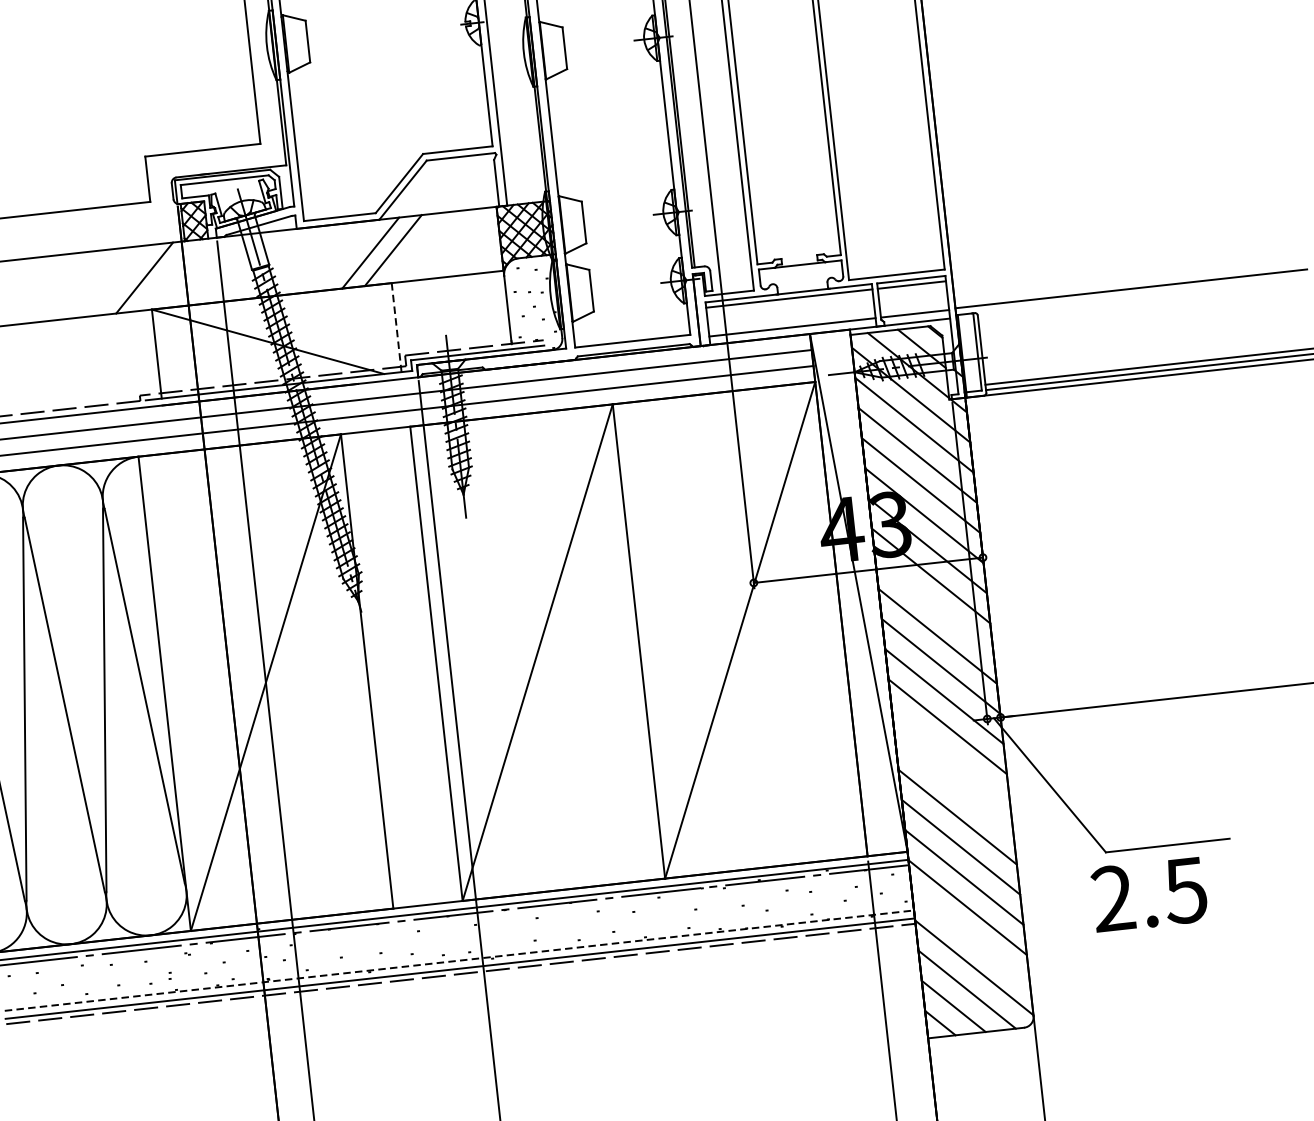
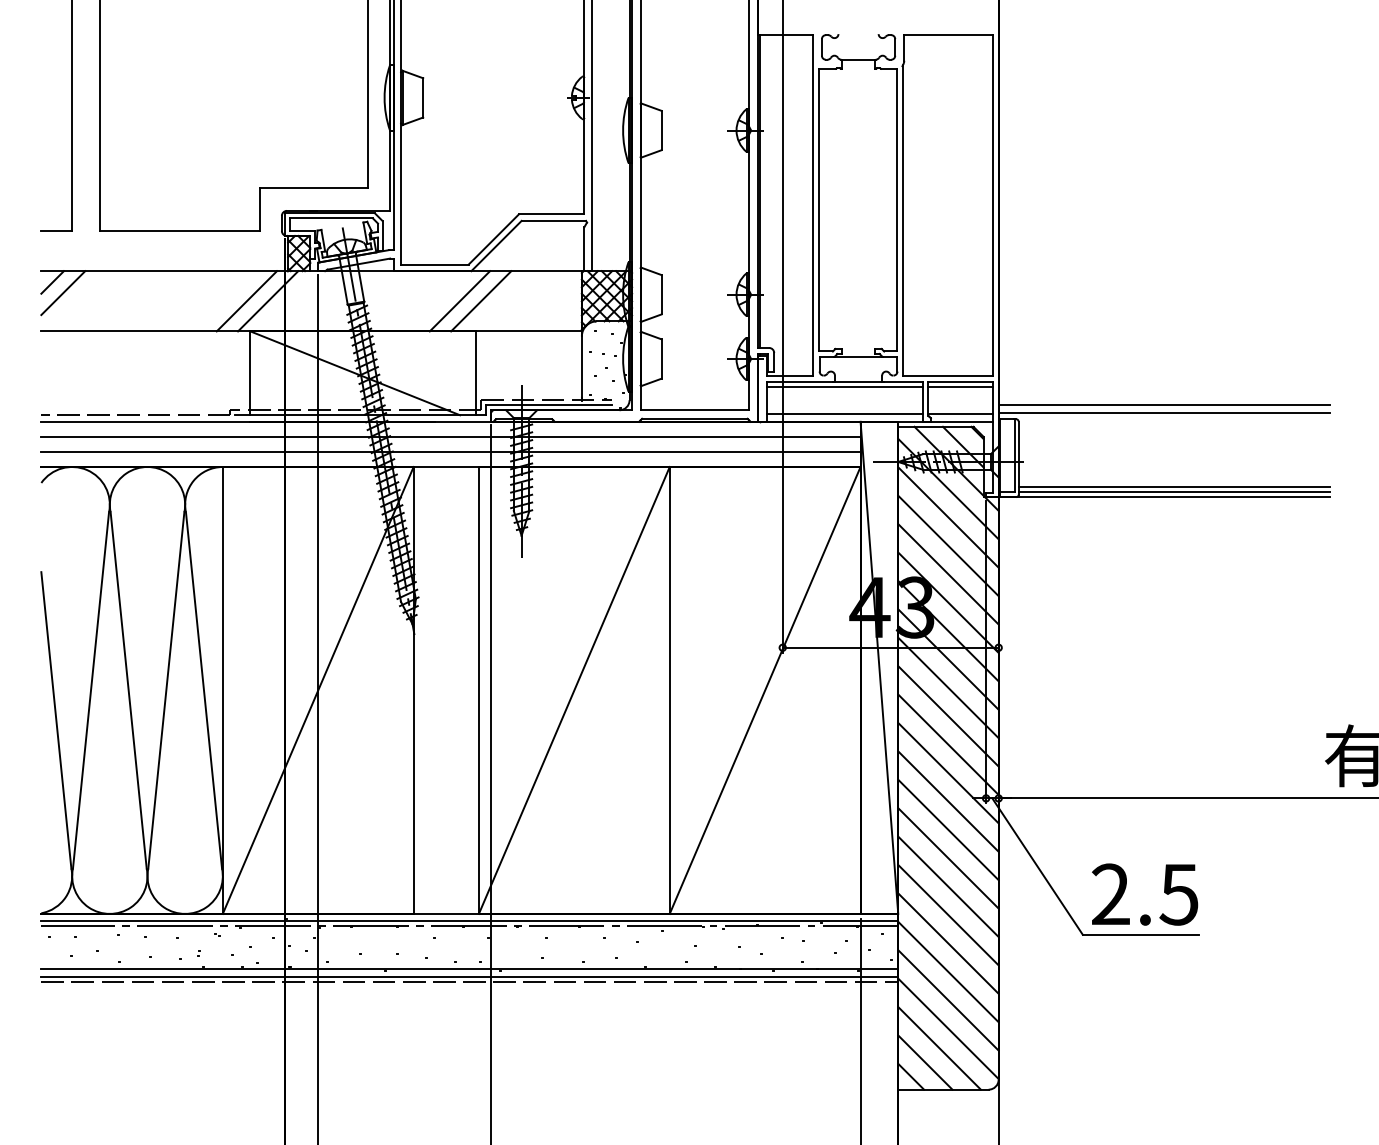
line: (167, 275) -> (268, 301), added
line: (1130, 281) -> (1164, 405), added
line: (396, 327) -> (476, 373), dashed -> solid
line: (934, 605) -> (948, 687), added
line: (951, 756) -> (948, 829), added
line: (954, 787) -> (948, 858), added
text: (1149, 894) -> (1145, 894), moved
line: (971, 937) -> (948, 1000), added
line: (460, 960) -> (470, 969), dashed -> solid

